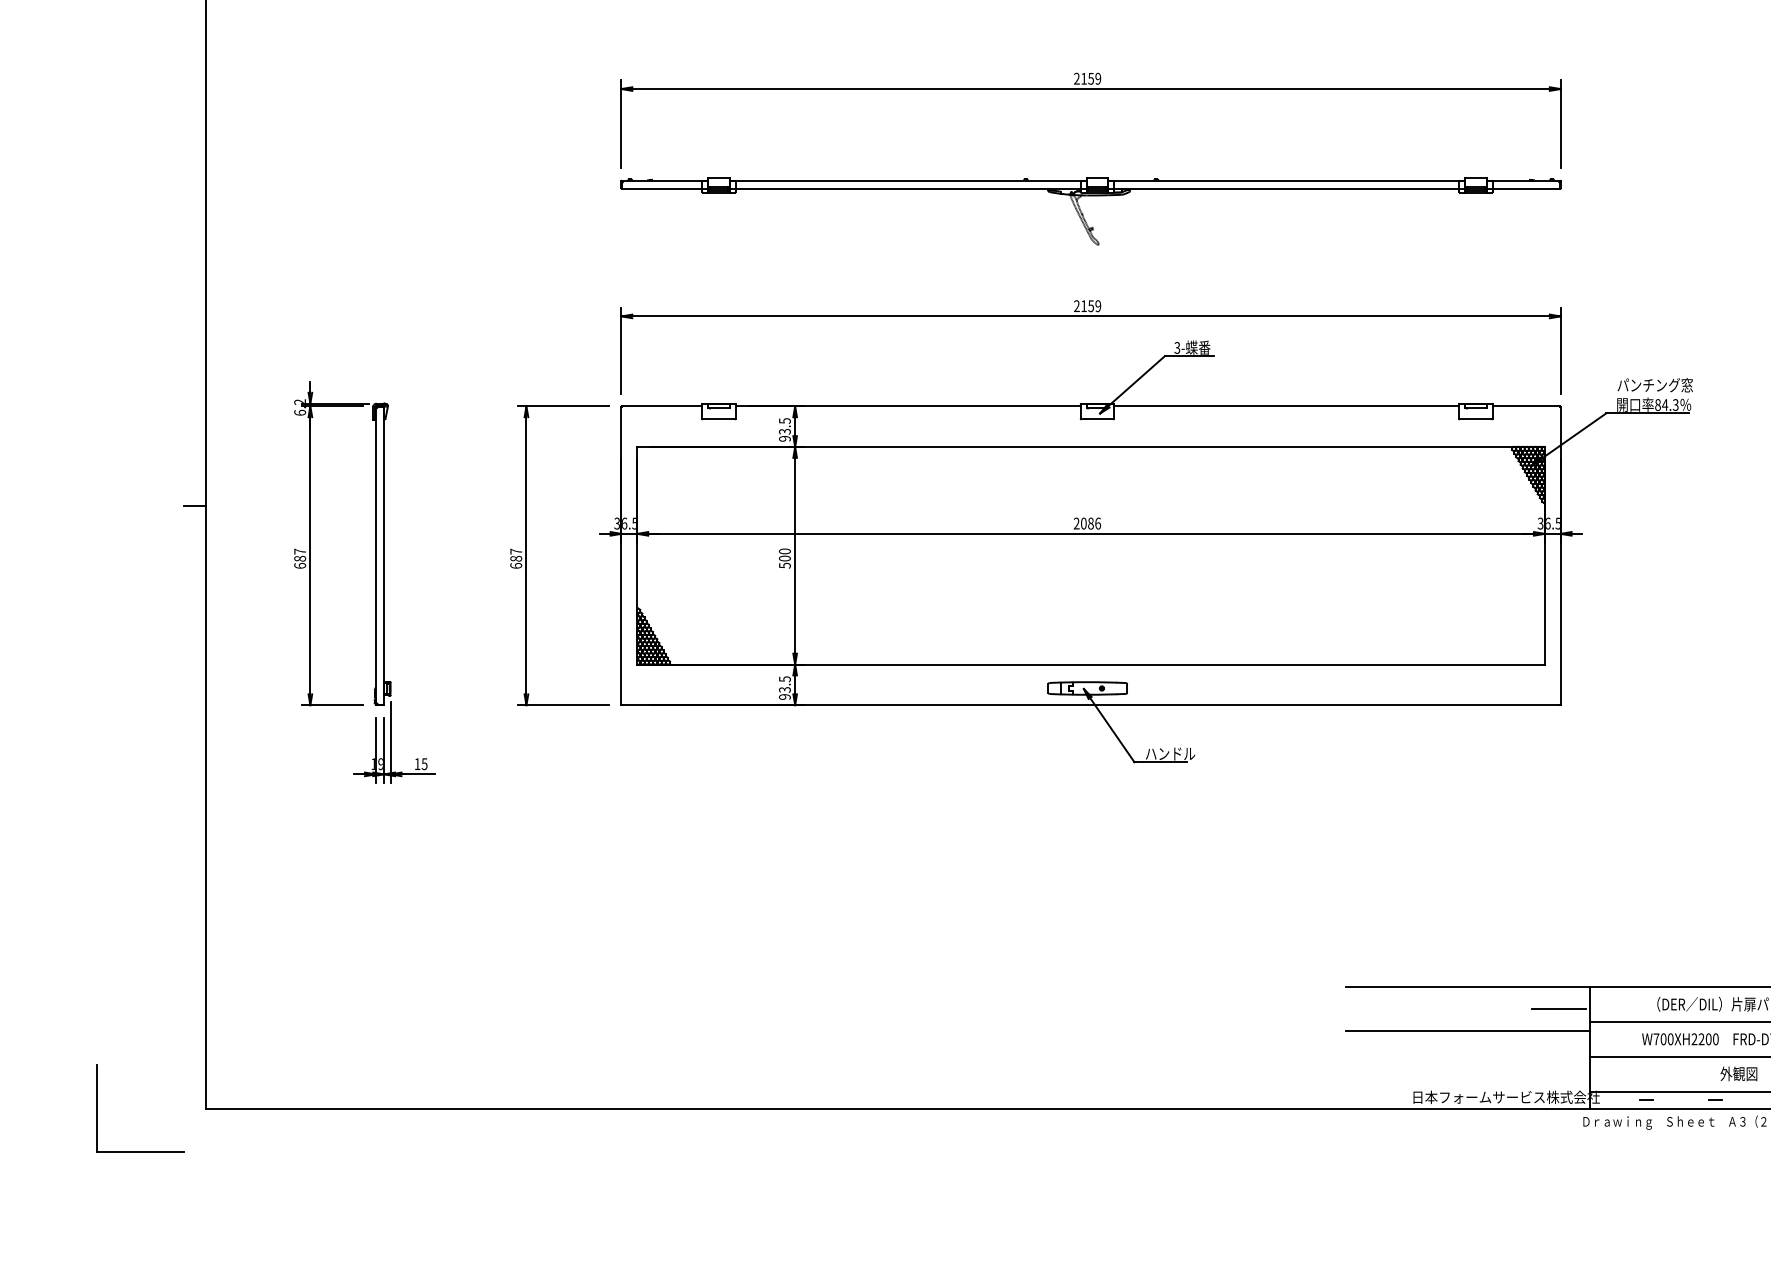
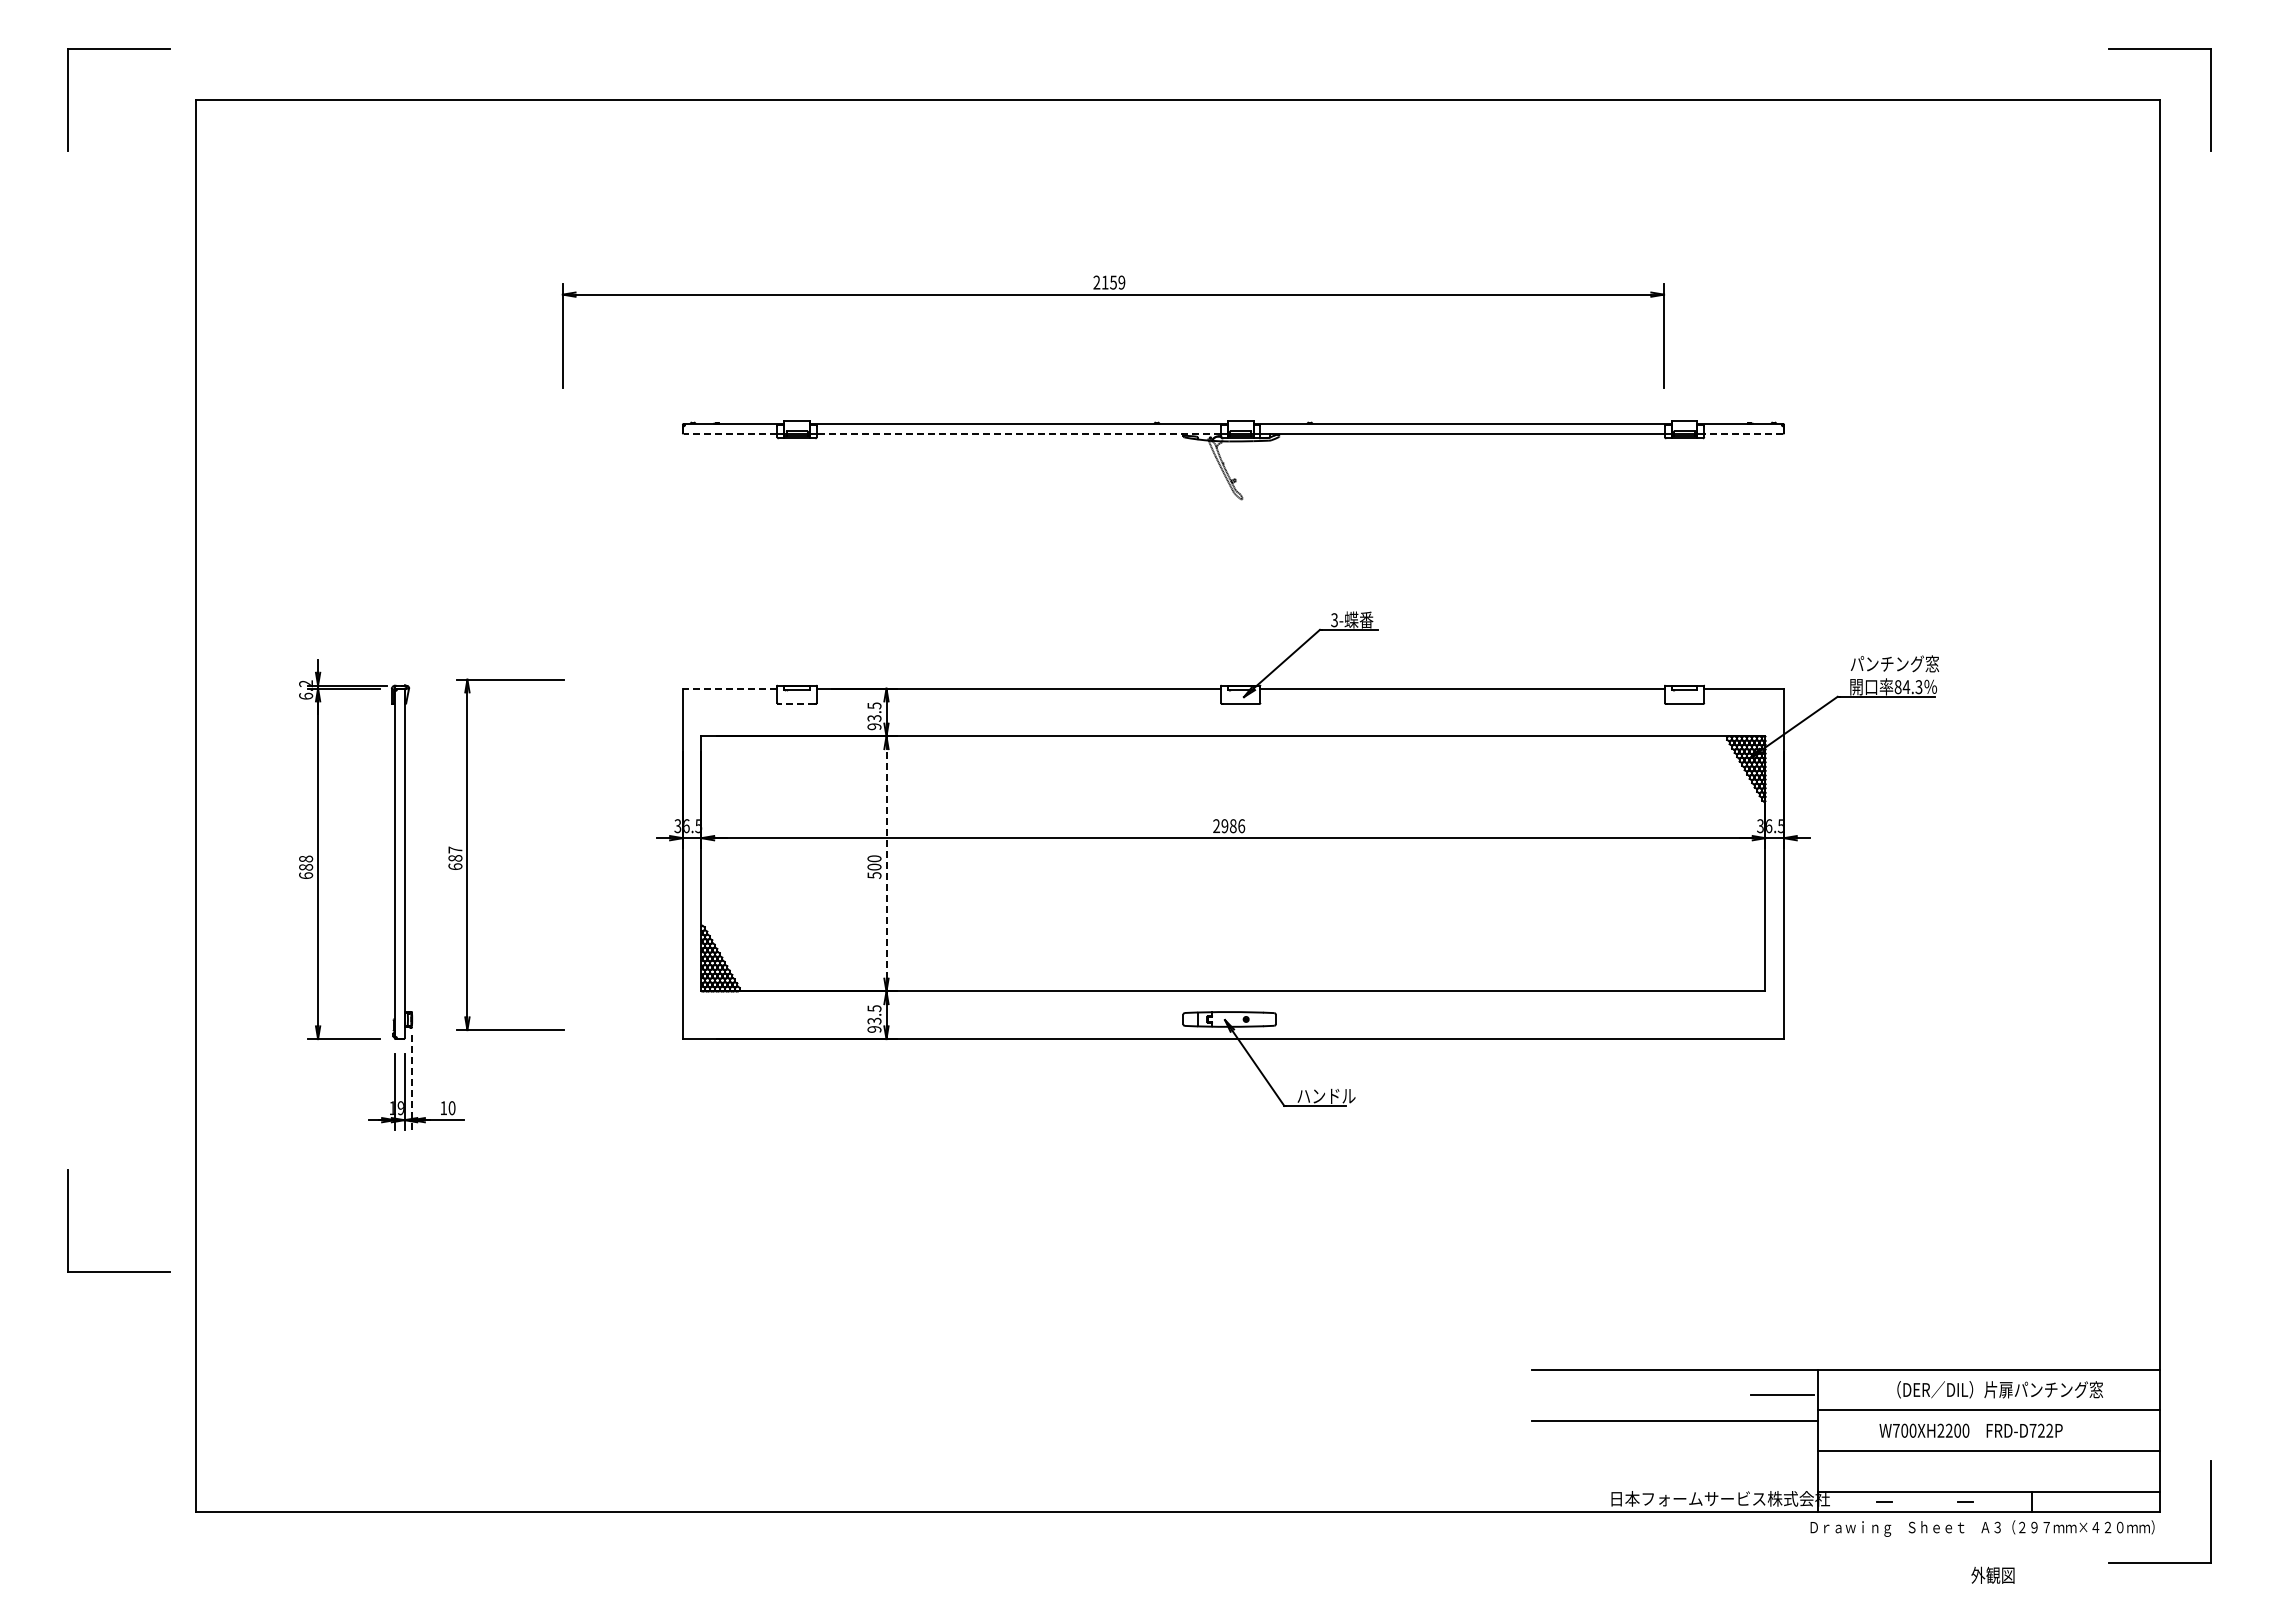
part: (1090, 89) -> (1112, 295), moved
line: (662, 188) -> (730, 433), solid -> dashed
line: (907, 188) -> (1018, 433), solid -> dashed
line: (1526, 188) -> (1743, 433), solid -> dashed
part: (1090, 316) -> (1232, 583), removed
line: (661, 406) -> (729, 688), solid -> dashed
line: (718, 419) -> (796, 703), solid -> dashed
line: (194, 505) -> (182, 805), removed
text: (1083, 523) -> (1224, 826), 2086 -> 2986
text: (300, 551) -> (306, 858), 687 -> 688
part: (526, 555) -> (467, 854), moved
line: (795, 555) -> (886, 863), solid -> dashed
line: (390, 742) -> (412, 1082), solid -> dashed
text: (424, 764) -> (451, 1108), 15 -> 10
text: (1738, 1073) -> (1992, 1574), moved
part: (97, 1108) -> (68, 1220), moved

